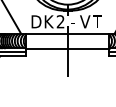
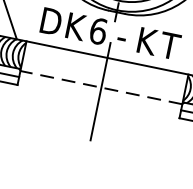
text: (60, 21) -> (98, 30), 2 -> 6
text: (85, 21) -> (146, 40), V -> K
line: (67, 49) -> (100, 87), solid -> dashed

